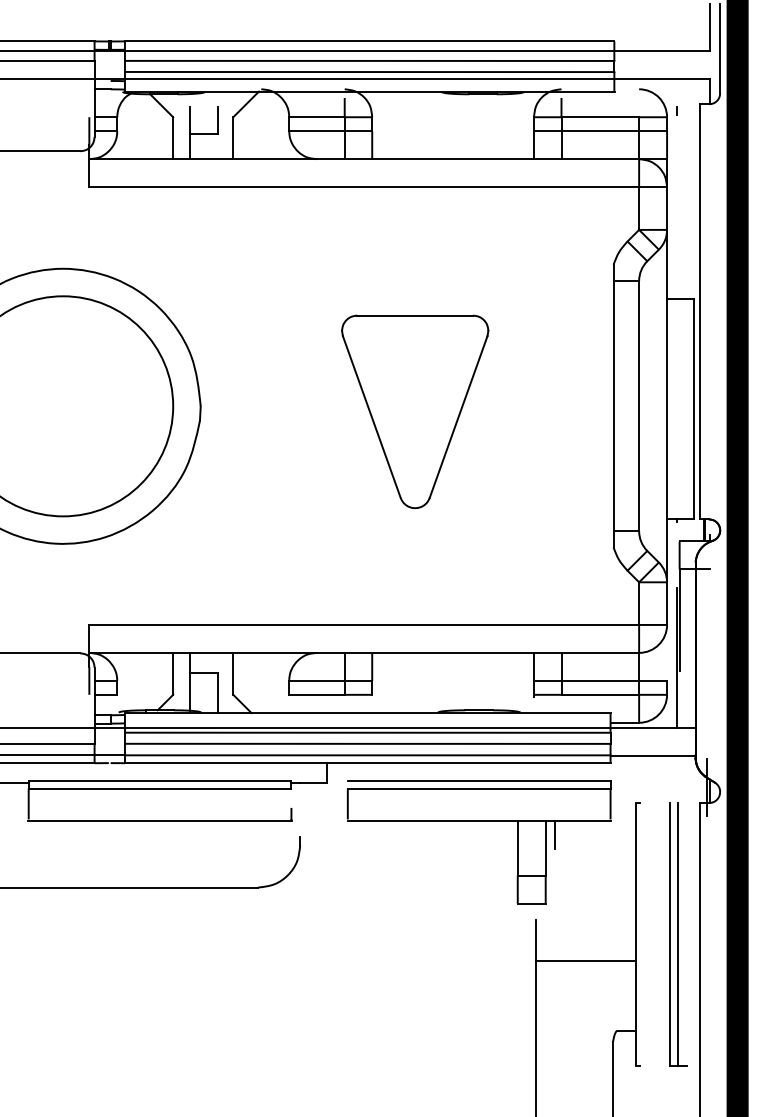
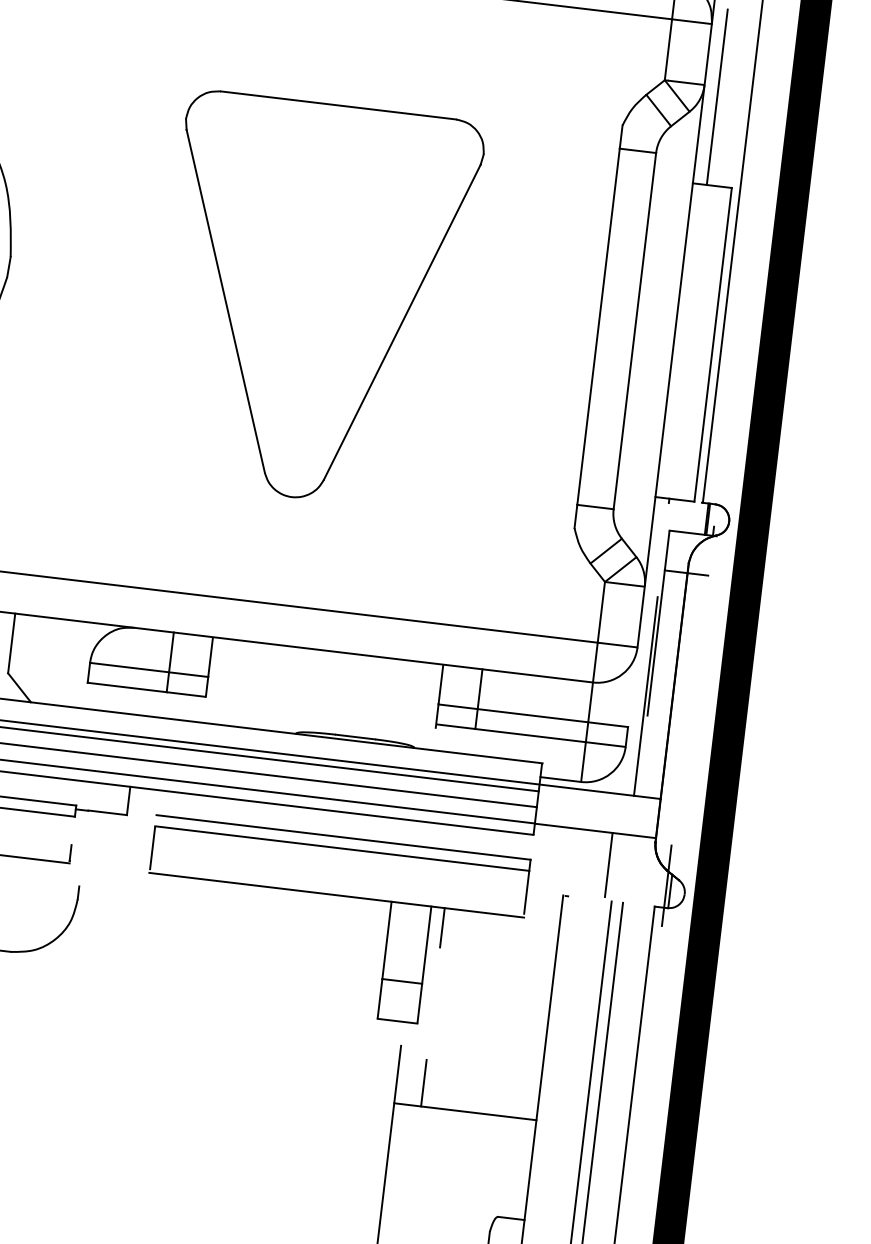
line: (676, 236) -> (716, 95), added
part: (414, 411) -> (314, 300), size x1.43
line: (665, 777) -> (609, 864), added
line: (555, 944) -> (424, 1083), added

